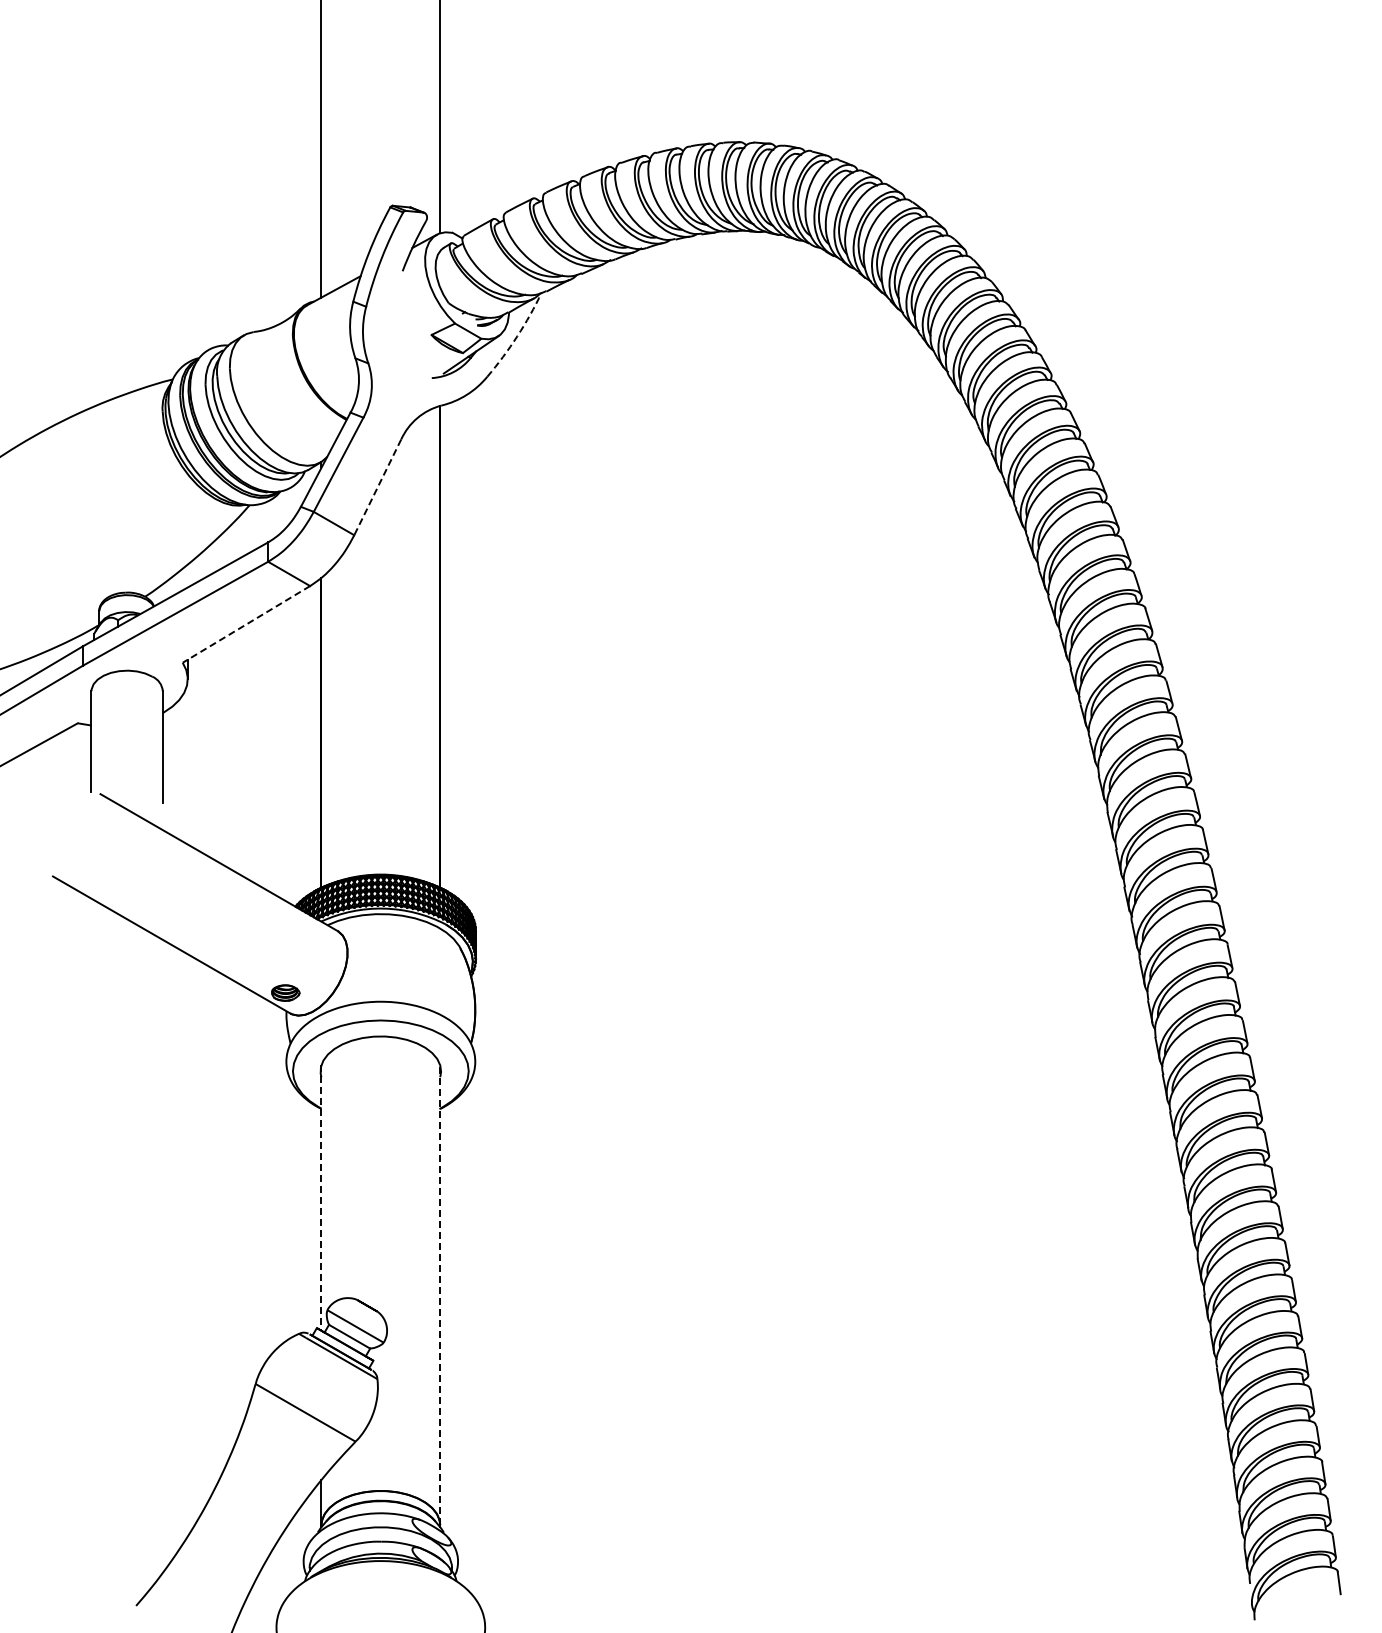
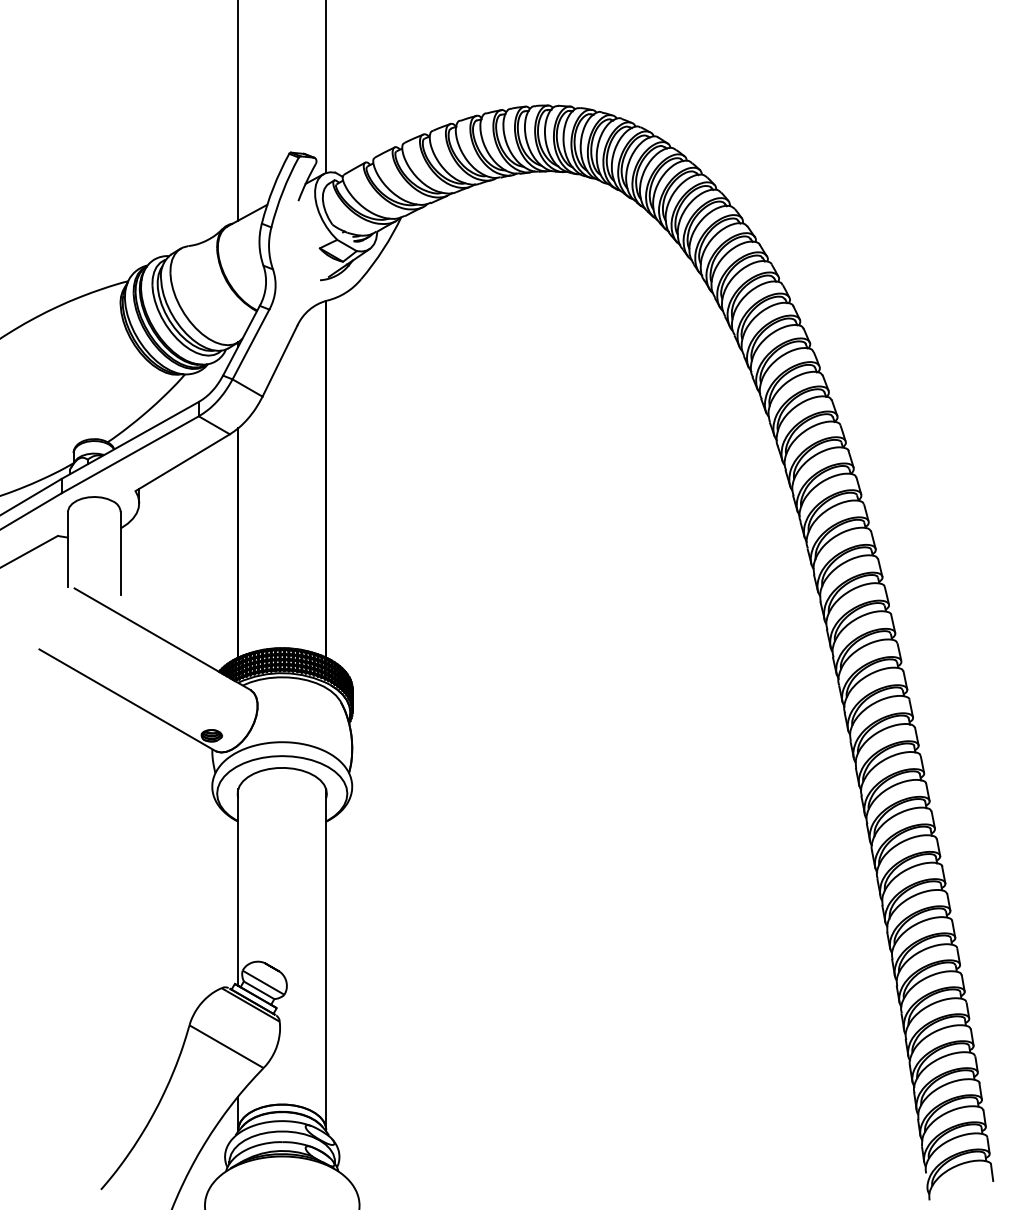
arc: (517, 336) -> (383, 249), dashed -> solid
line: (377, 487) -> (279, 361), dashed -> solid
line: (246, 624) -> (182, 462), dashed -> solid
line: (321, 1198) -> (238, 887), dashed -> solid
line: (440, 1295) -> (326, 959), dashed -> solid

